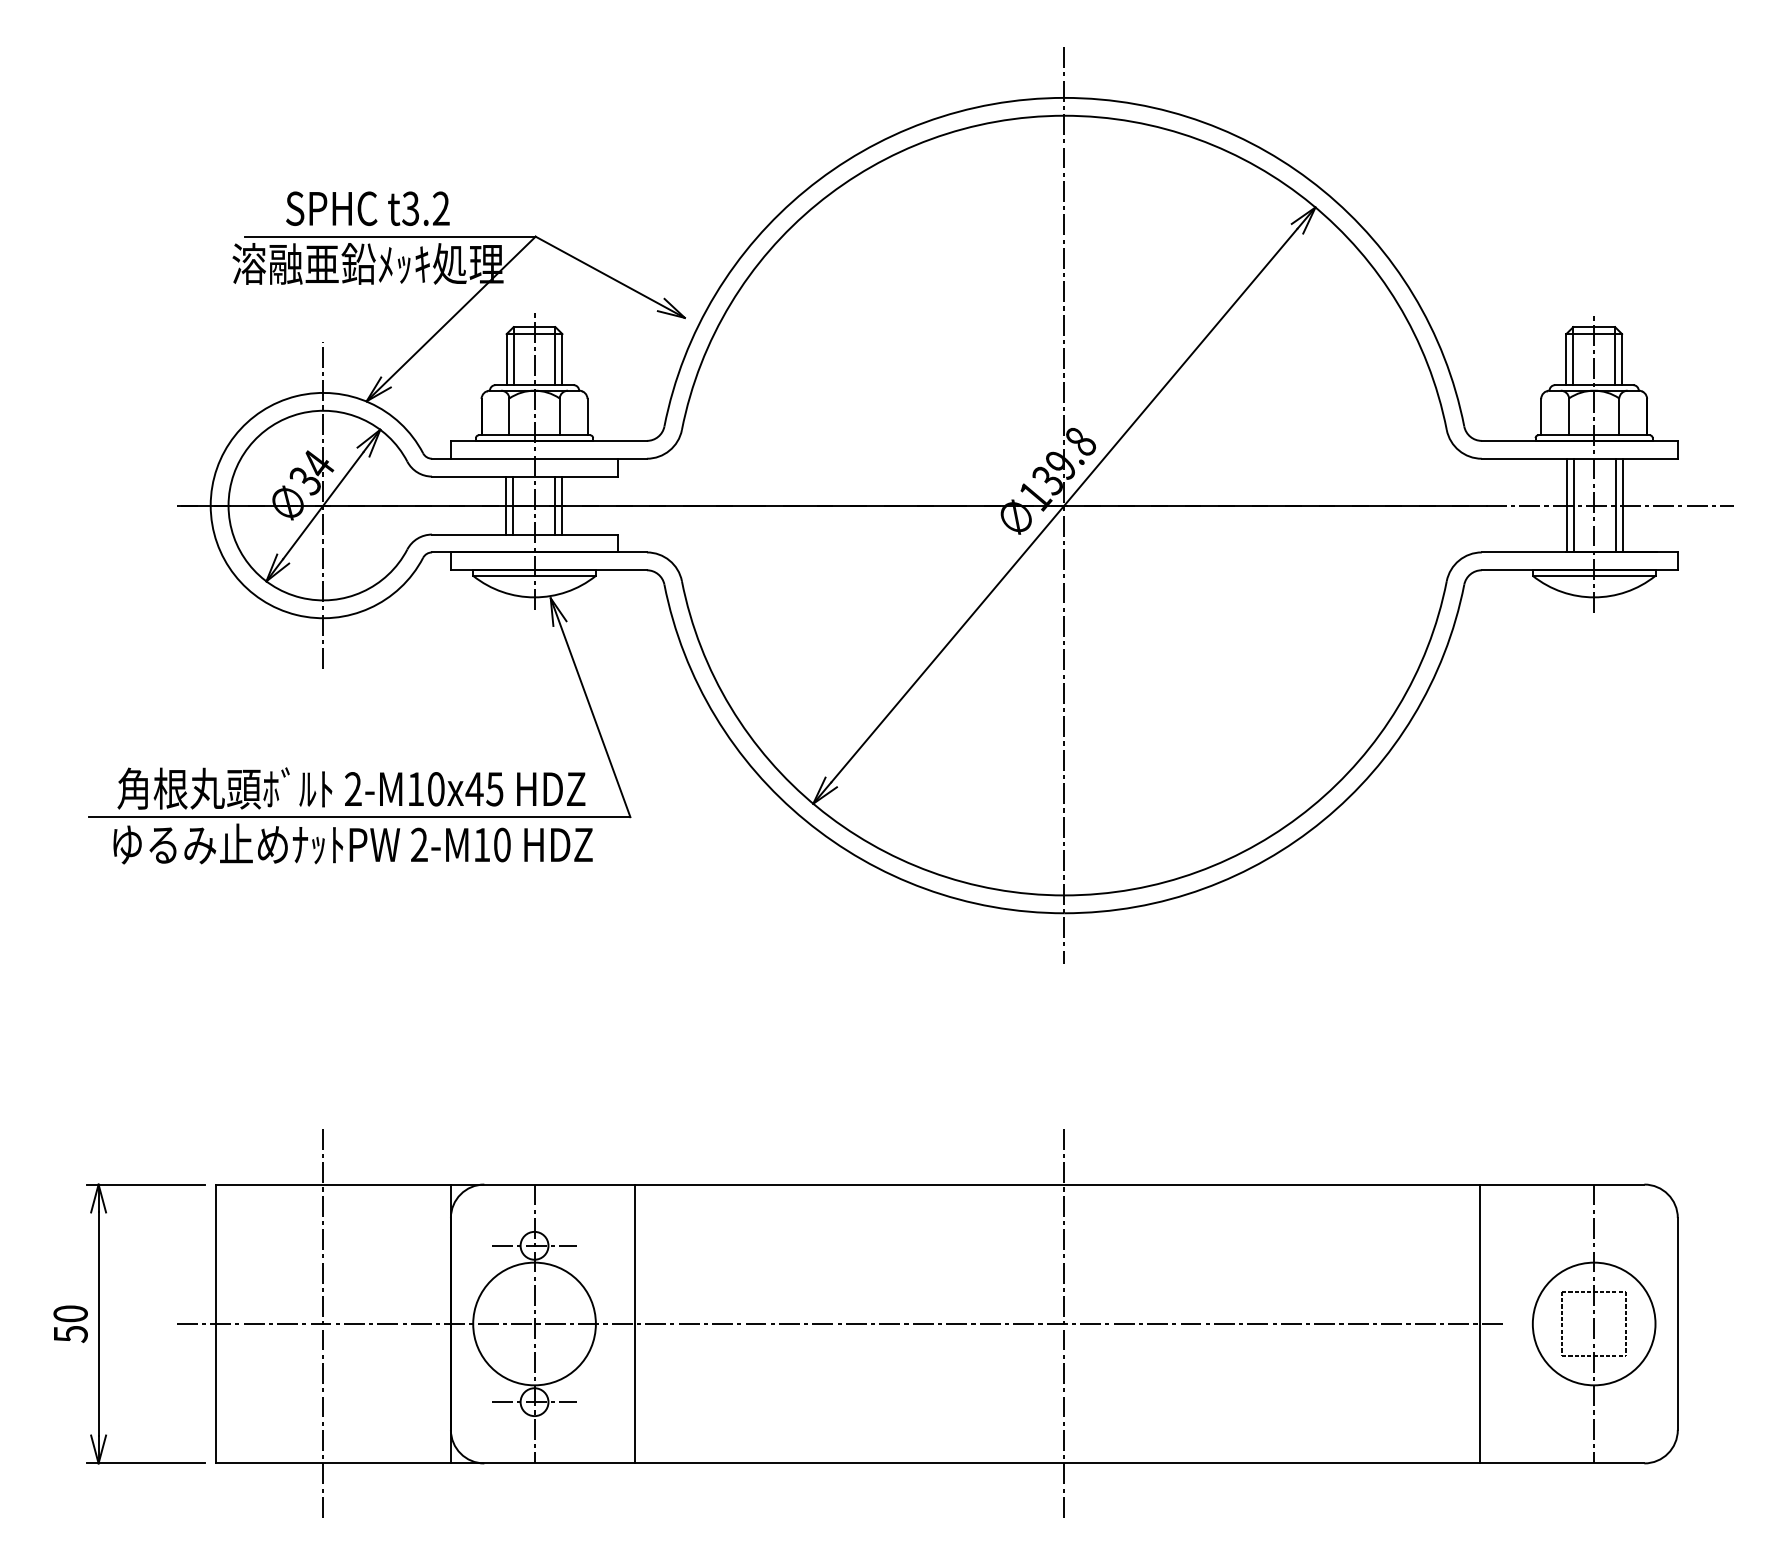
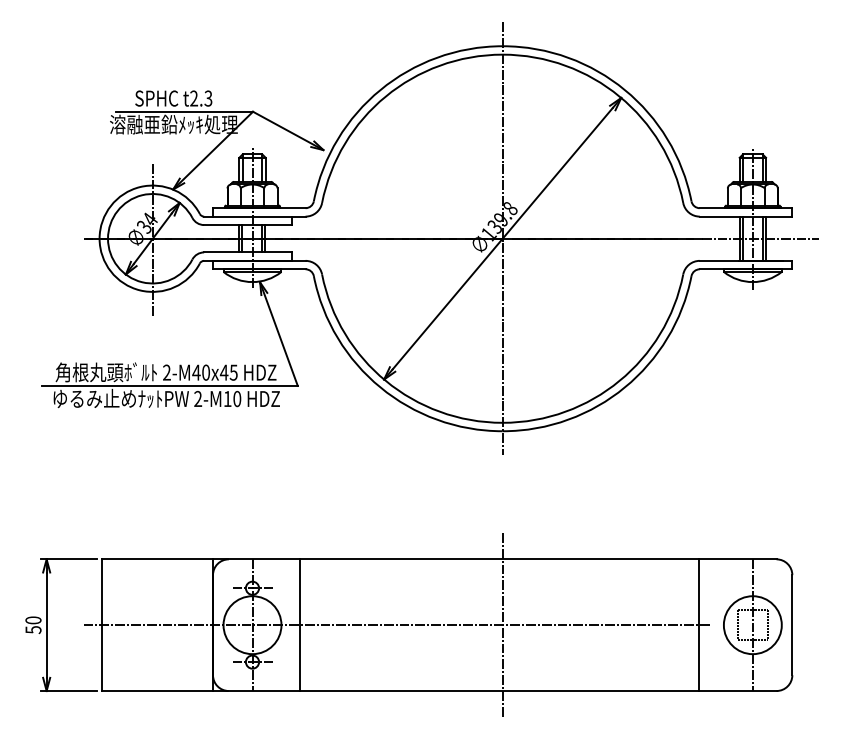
text: (426, 208) -> (201, 98), t3.2 -> t2.3
text: (415, 788) -> (196, 372), 2-M10x45 -> 2-M40x45
line: (322, 1324) -> (152, 625), removed

